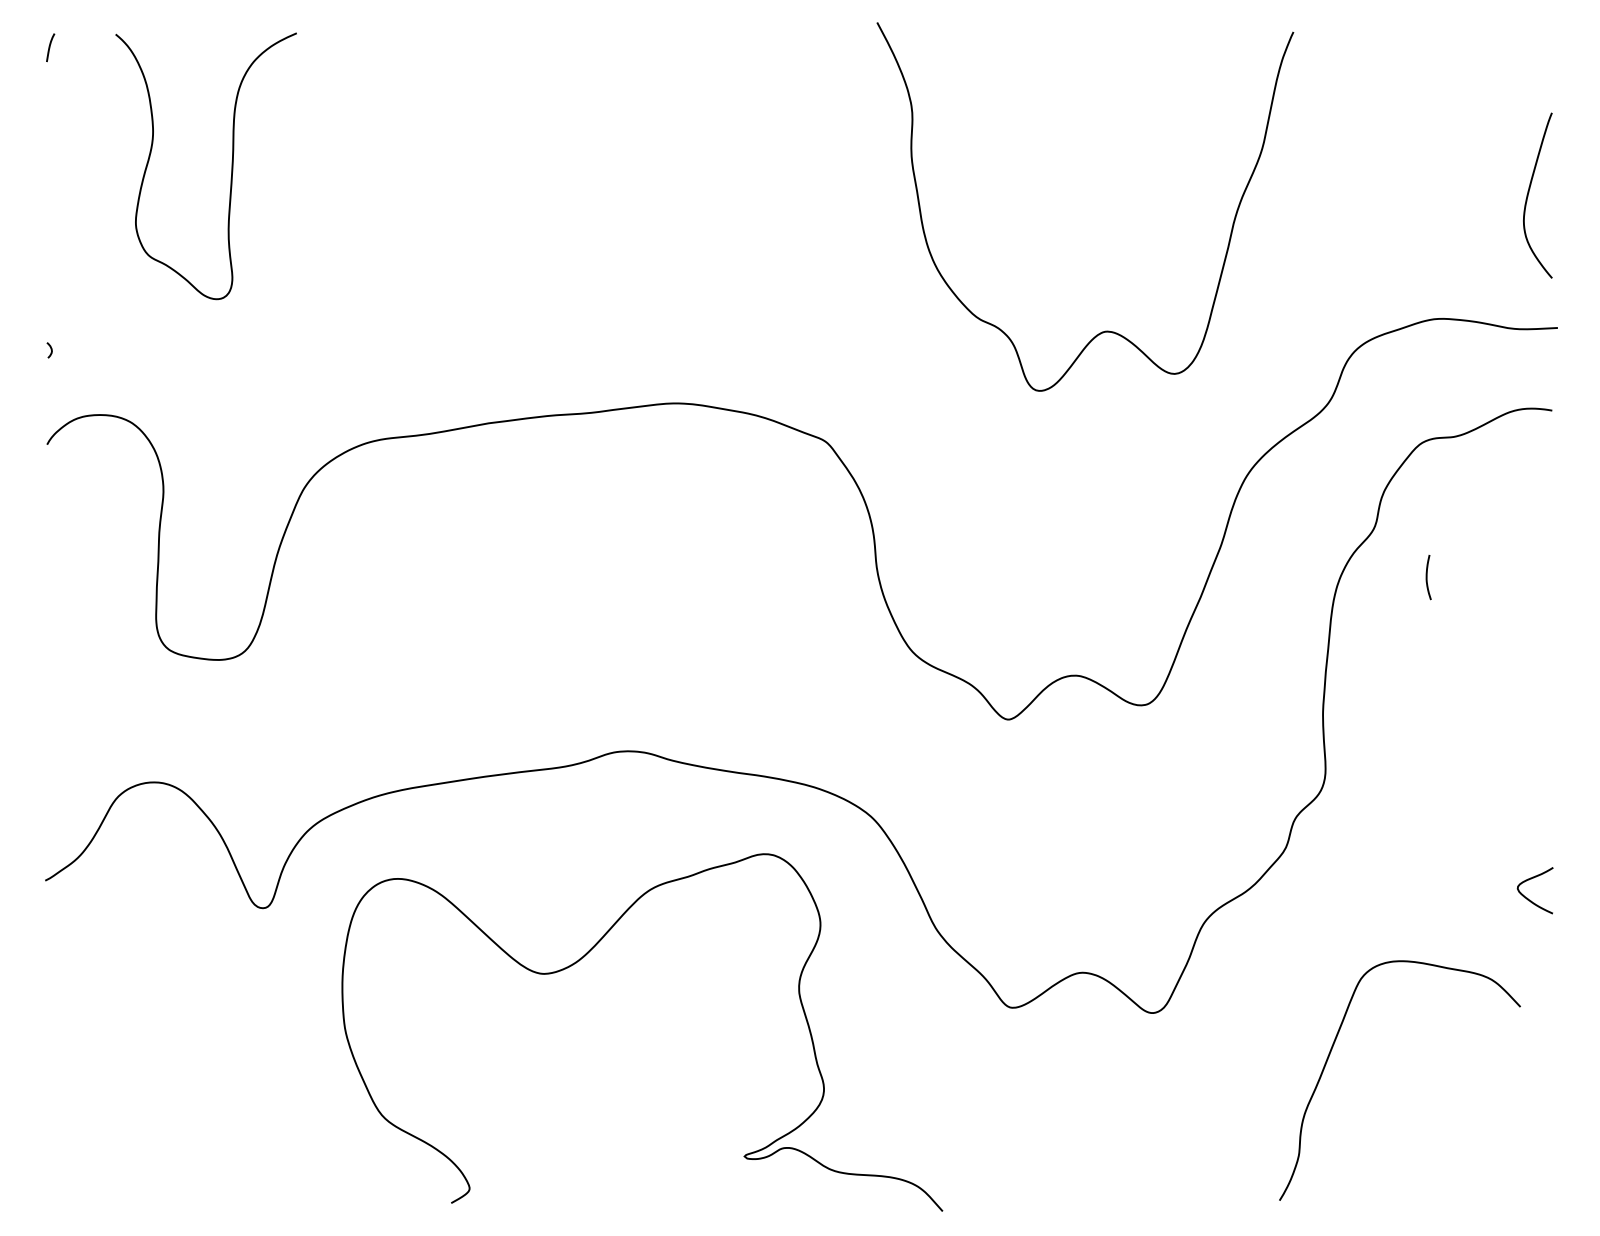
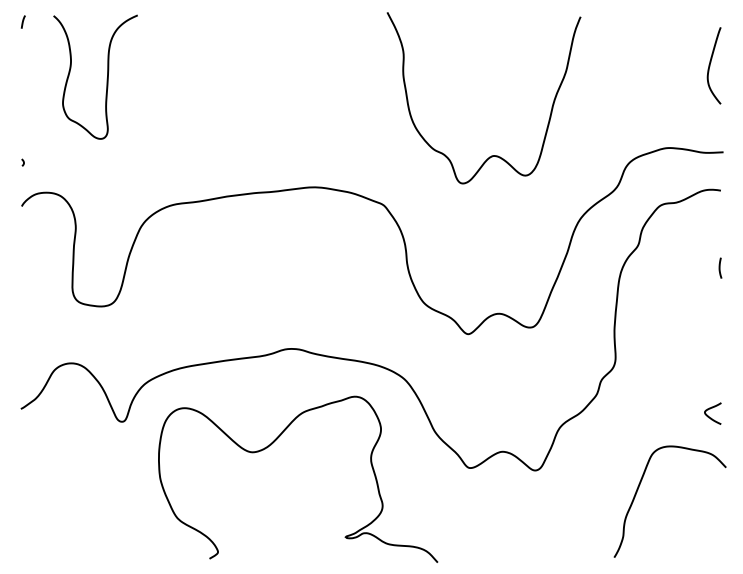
curve: (1529, 194) -> (710, 65), moved
curve: (1101, 330) -> (491, 155), moved
curve: (1428, 576) -> (720, 267), moved
curve: (1331, 1056) -> (638, 490), moved

